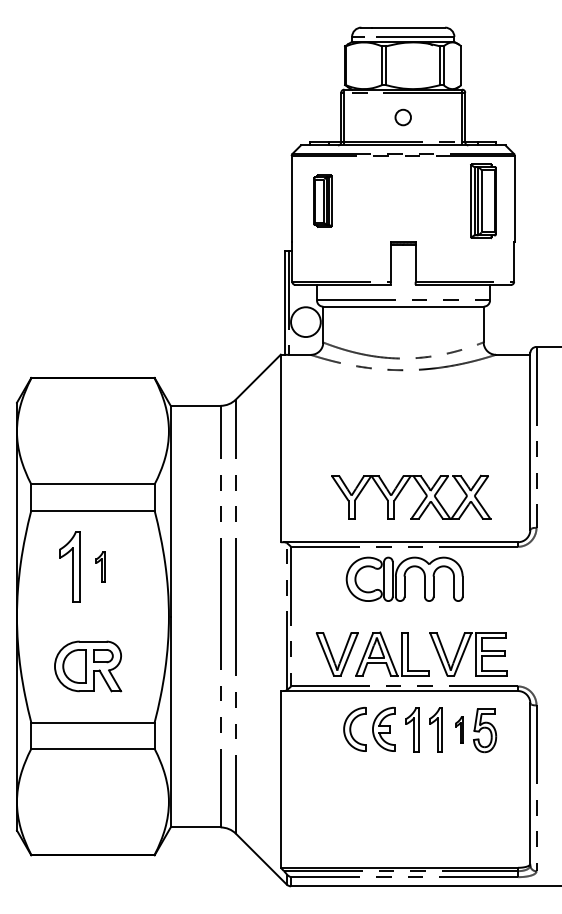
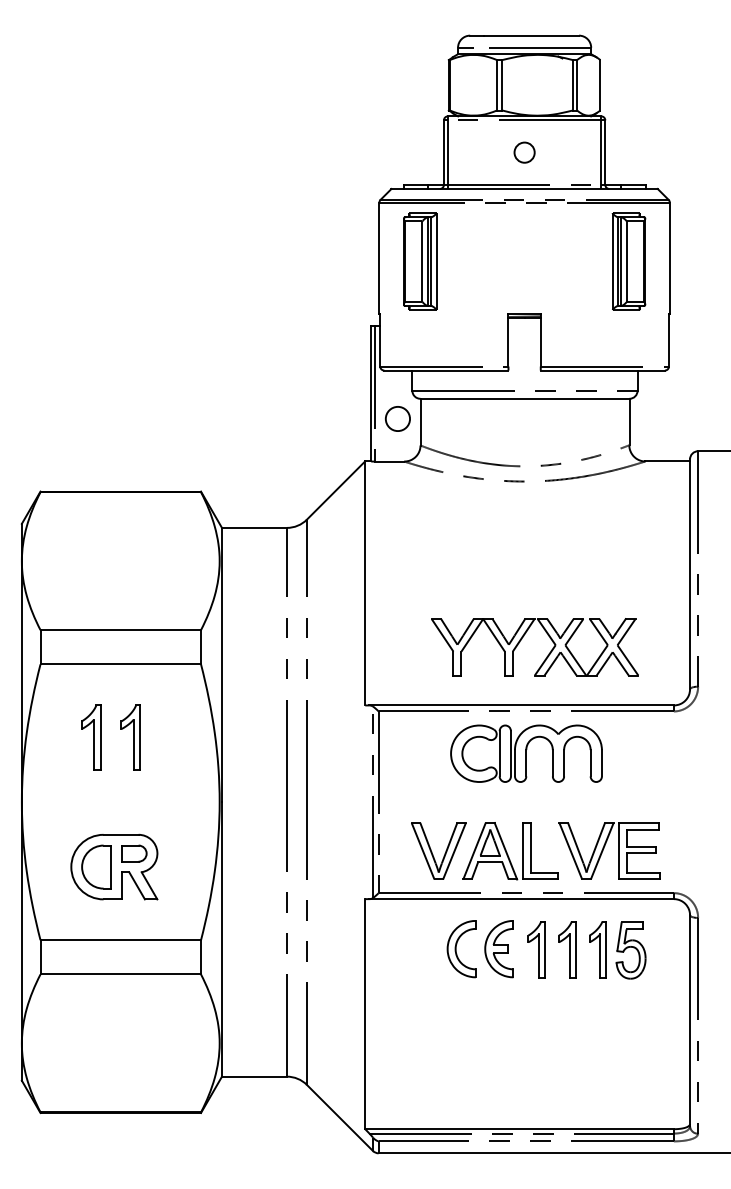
part: (323, 201) -> (420, 261), size x1.43
circle: (305, 321) -> (397, 418), size x0.62
part: (70, 566) -> (91, 737), size x0.71
part: (100, 566) -> (130, 737), size x1.67
part: (459, 729) -> (597, 949), size x1.67

